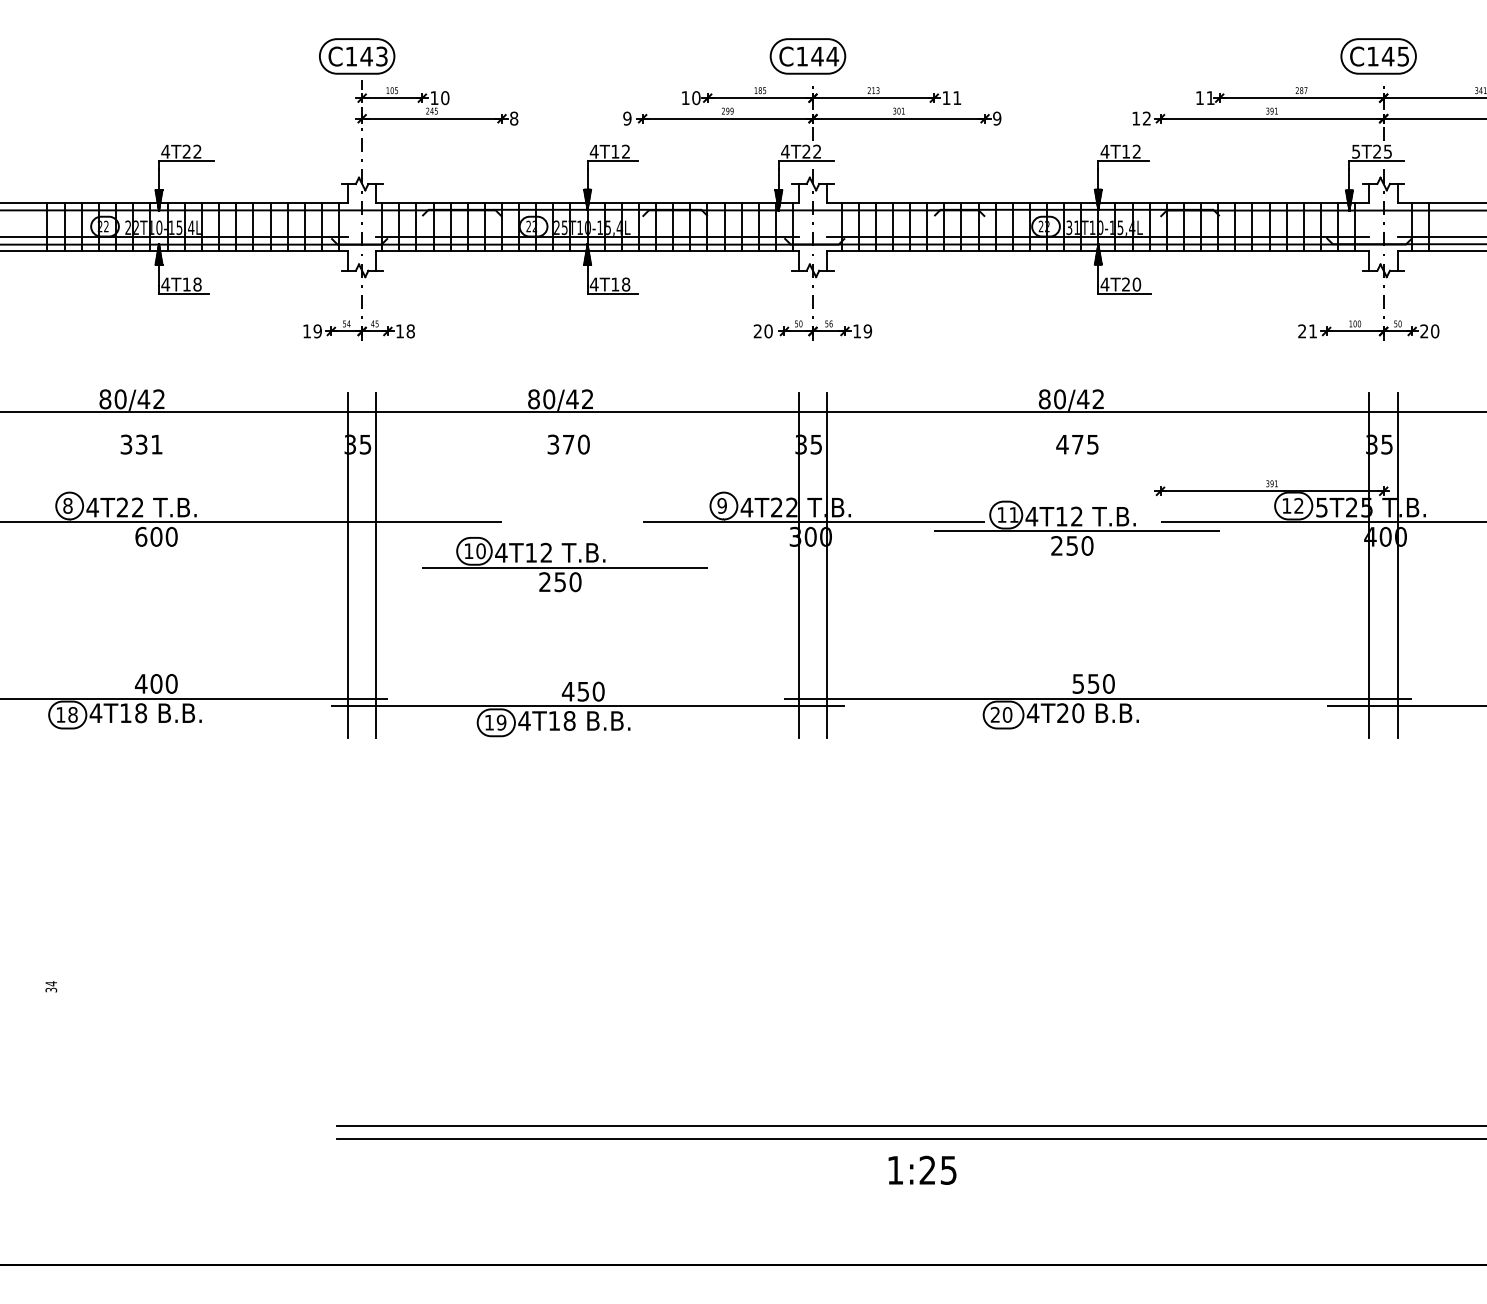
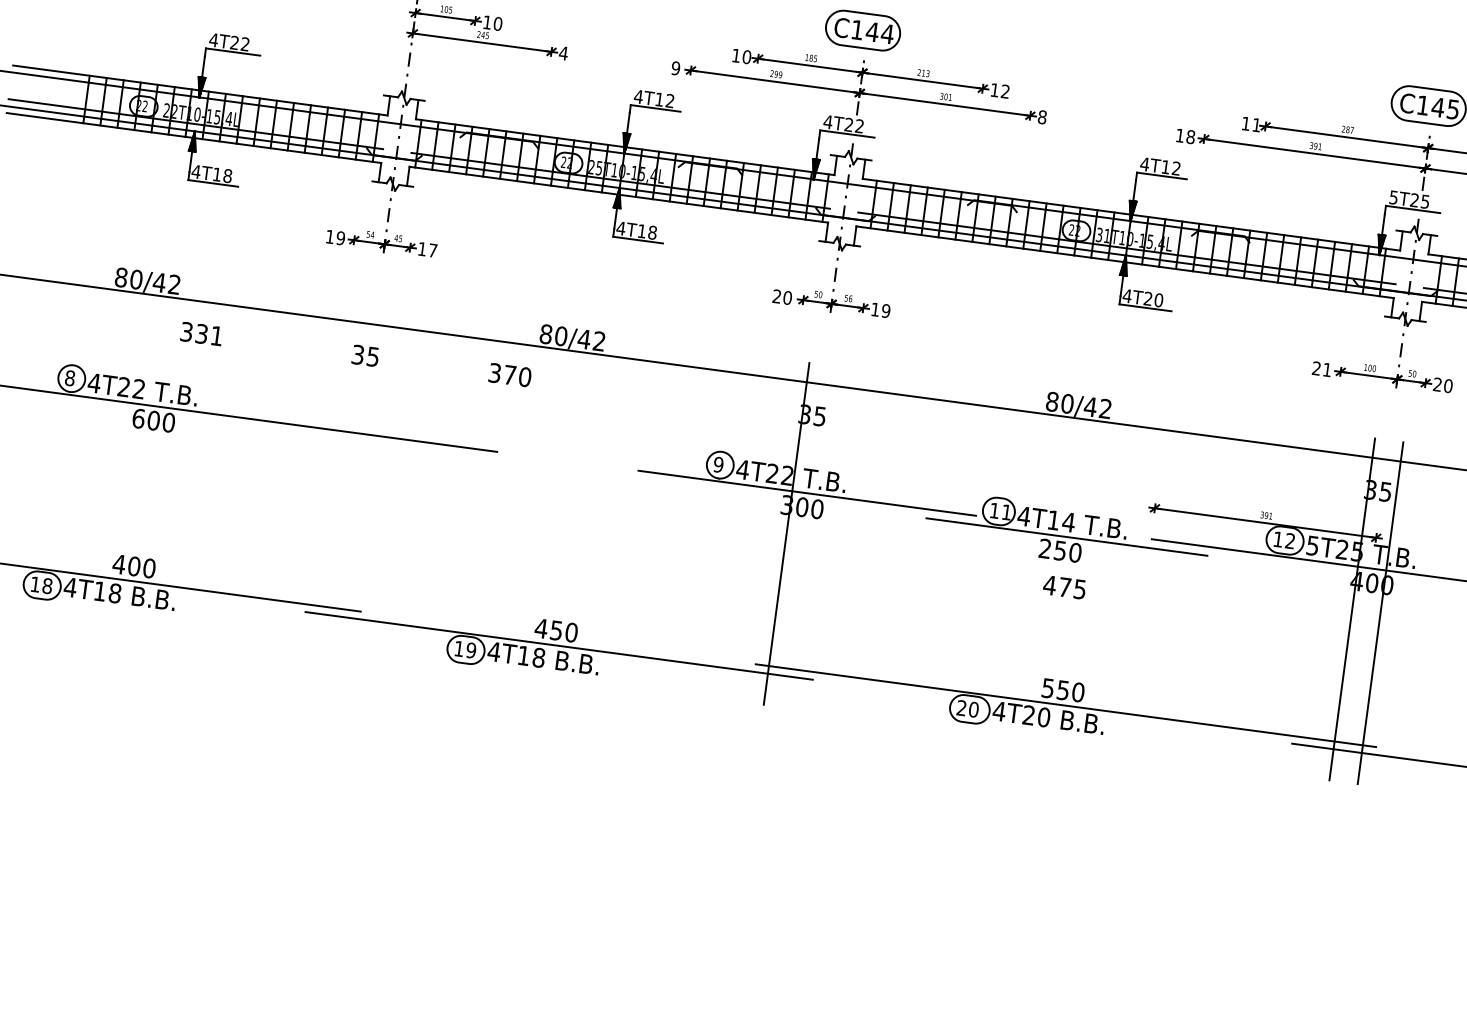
text: (957, 97) -> (1005, 91), 11 -> 12
text: (513, 118) -> (562, 53), 8 -> 4
text: (997, 118) -> (1042, 117), 9 -> 8
text: (1146, 118) -> (1190, 136), 12 -> 18
text: (410, 331) -> (432, 250), 18 -> 17
text: (141, 444) -> (201, 333), moved
text: (568, 444) -> (509, 375), moved
text: (1077, 444) -> (1064, 587), moved
text: (1076, 516) -> (1068, 522), 4T12 -> 4T14
part: (564, 564) -> (554, 502), removed
line: (347, 565) -> (339, 474), removed
line: (376, 565) -> (368, 478), removed
line: (827, 565) -> (815, 537), removed

